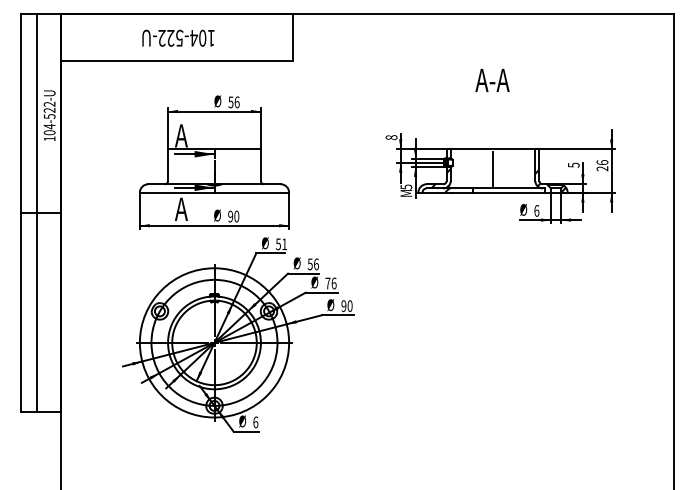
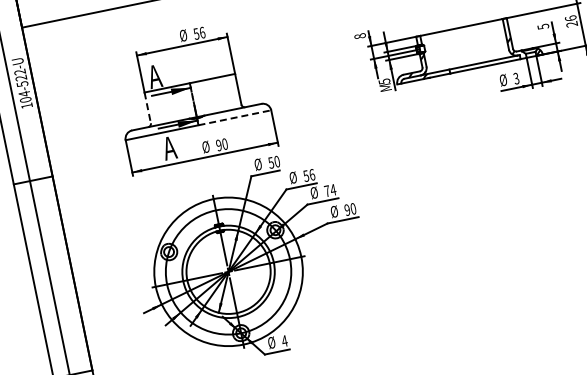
line: (168, 165) -> (148, 108), solid -> dashed
line: (493, 169) -> (465, 46), removed
line: (252, 192) -> (235, 117), solid -> dashed
text: (536, 210) -> (516, 78), 6 -> 3
text: (284, 244) -> (277, 161), 51 -> 50
text: (333, 283) -> (332, 190), 76 -> 74
text: (255, 422) -> (284, 341), 6 -> 4

